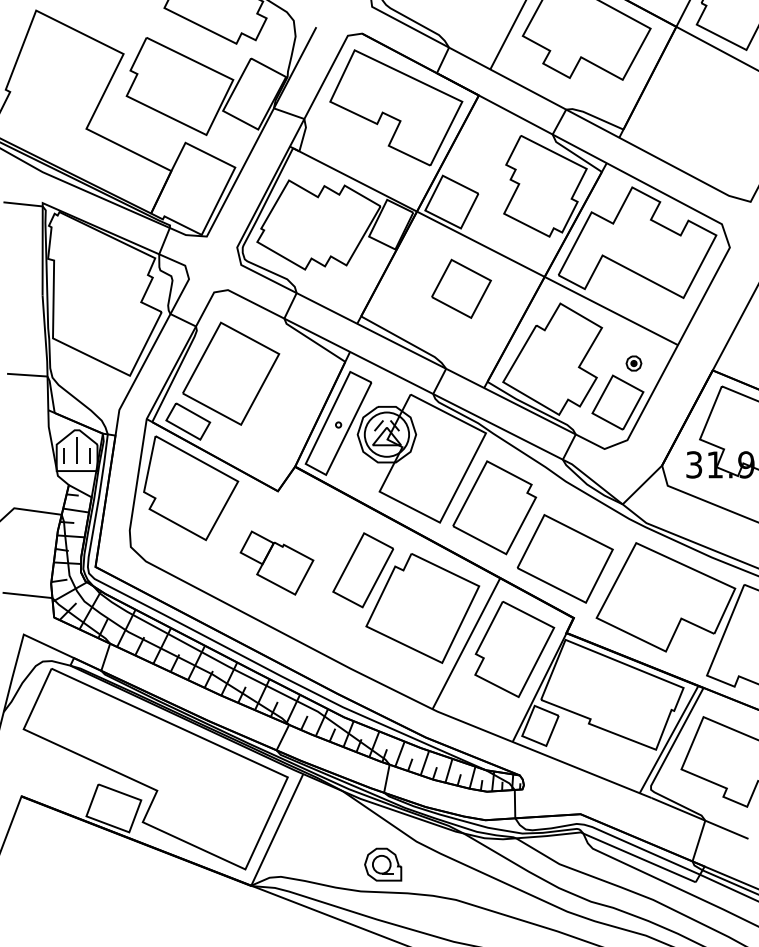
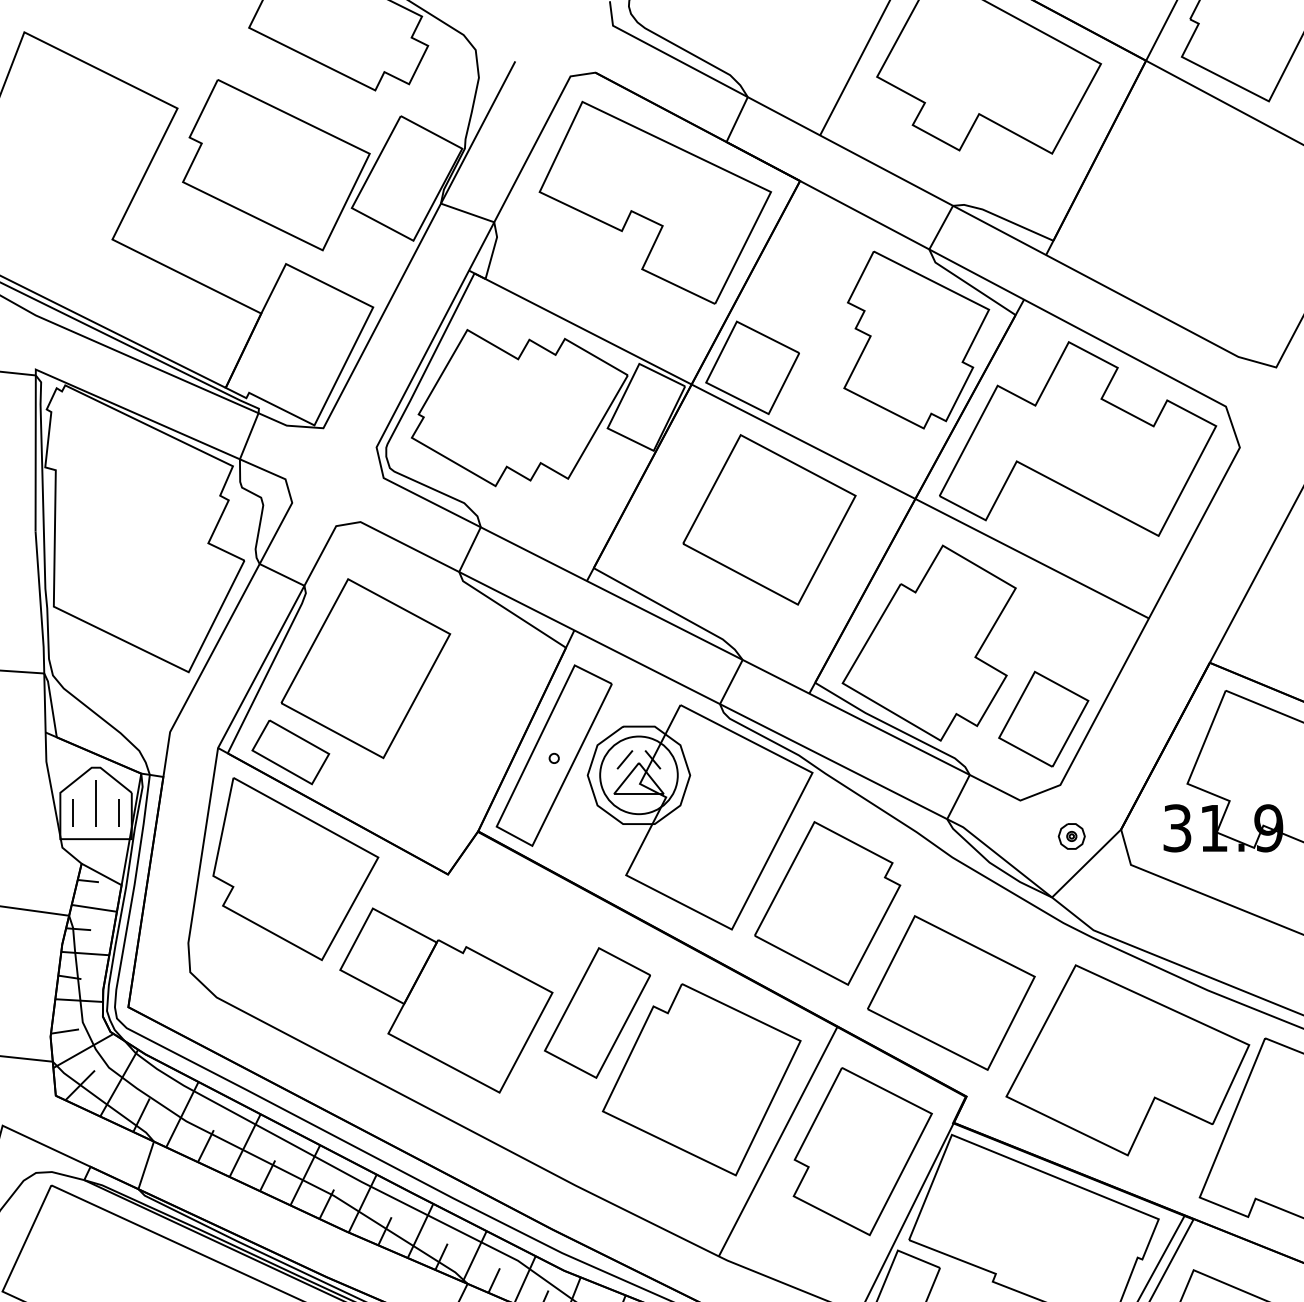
part: (461, 288) -> (769, 519), size x1.67
part: (633, 363) -> (1070, 836), moved
part: (276, 562) -> (445, 999), size x1.67

